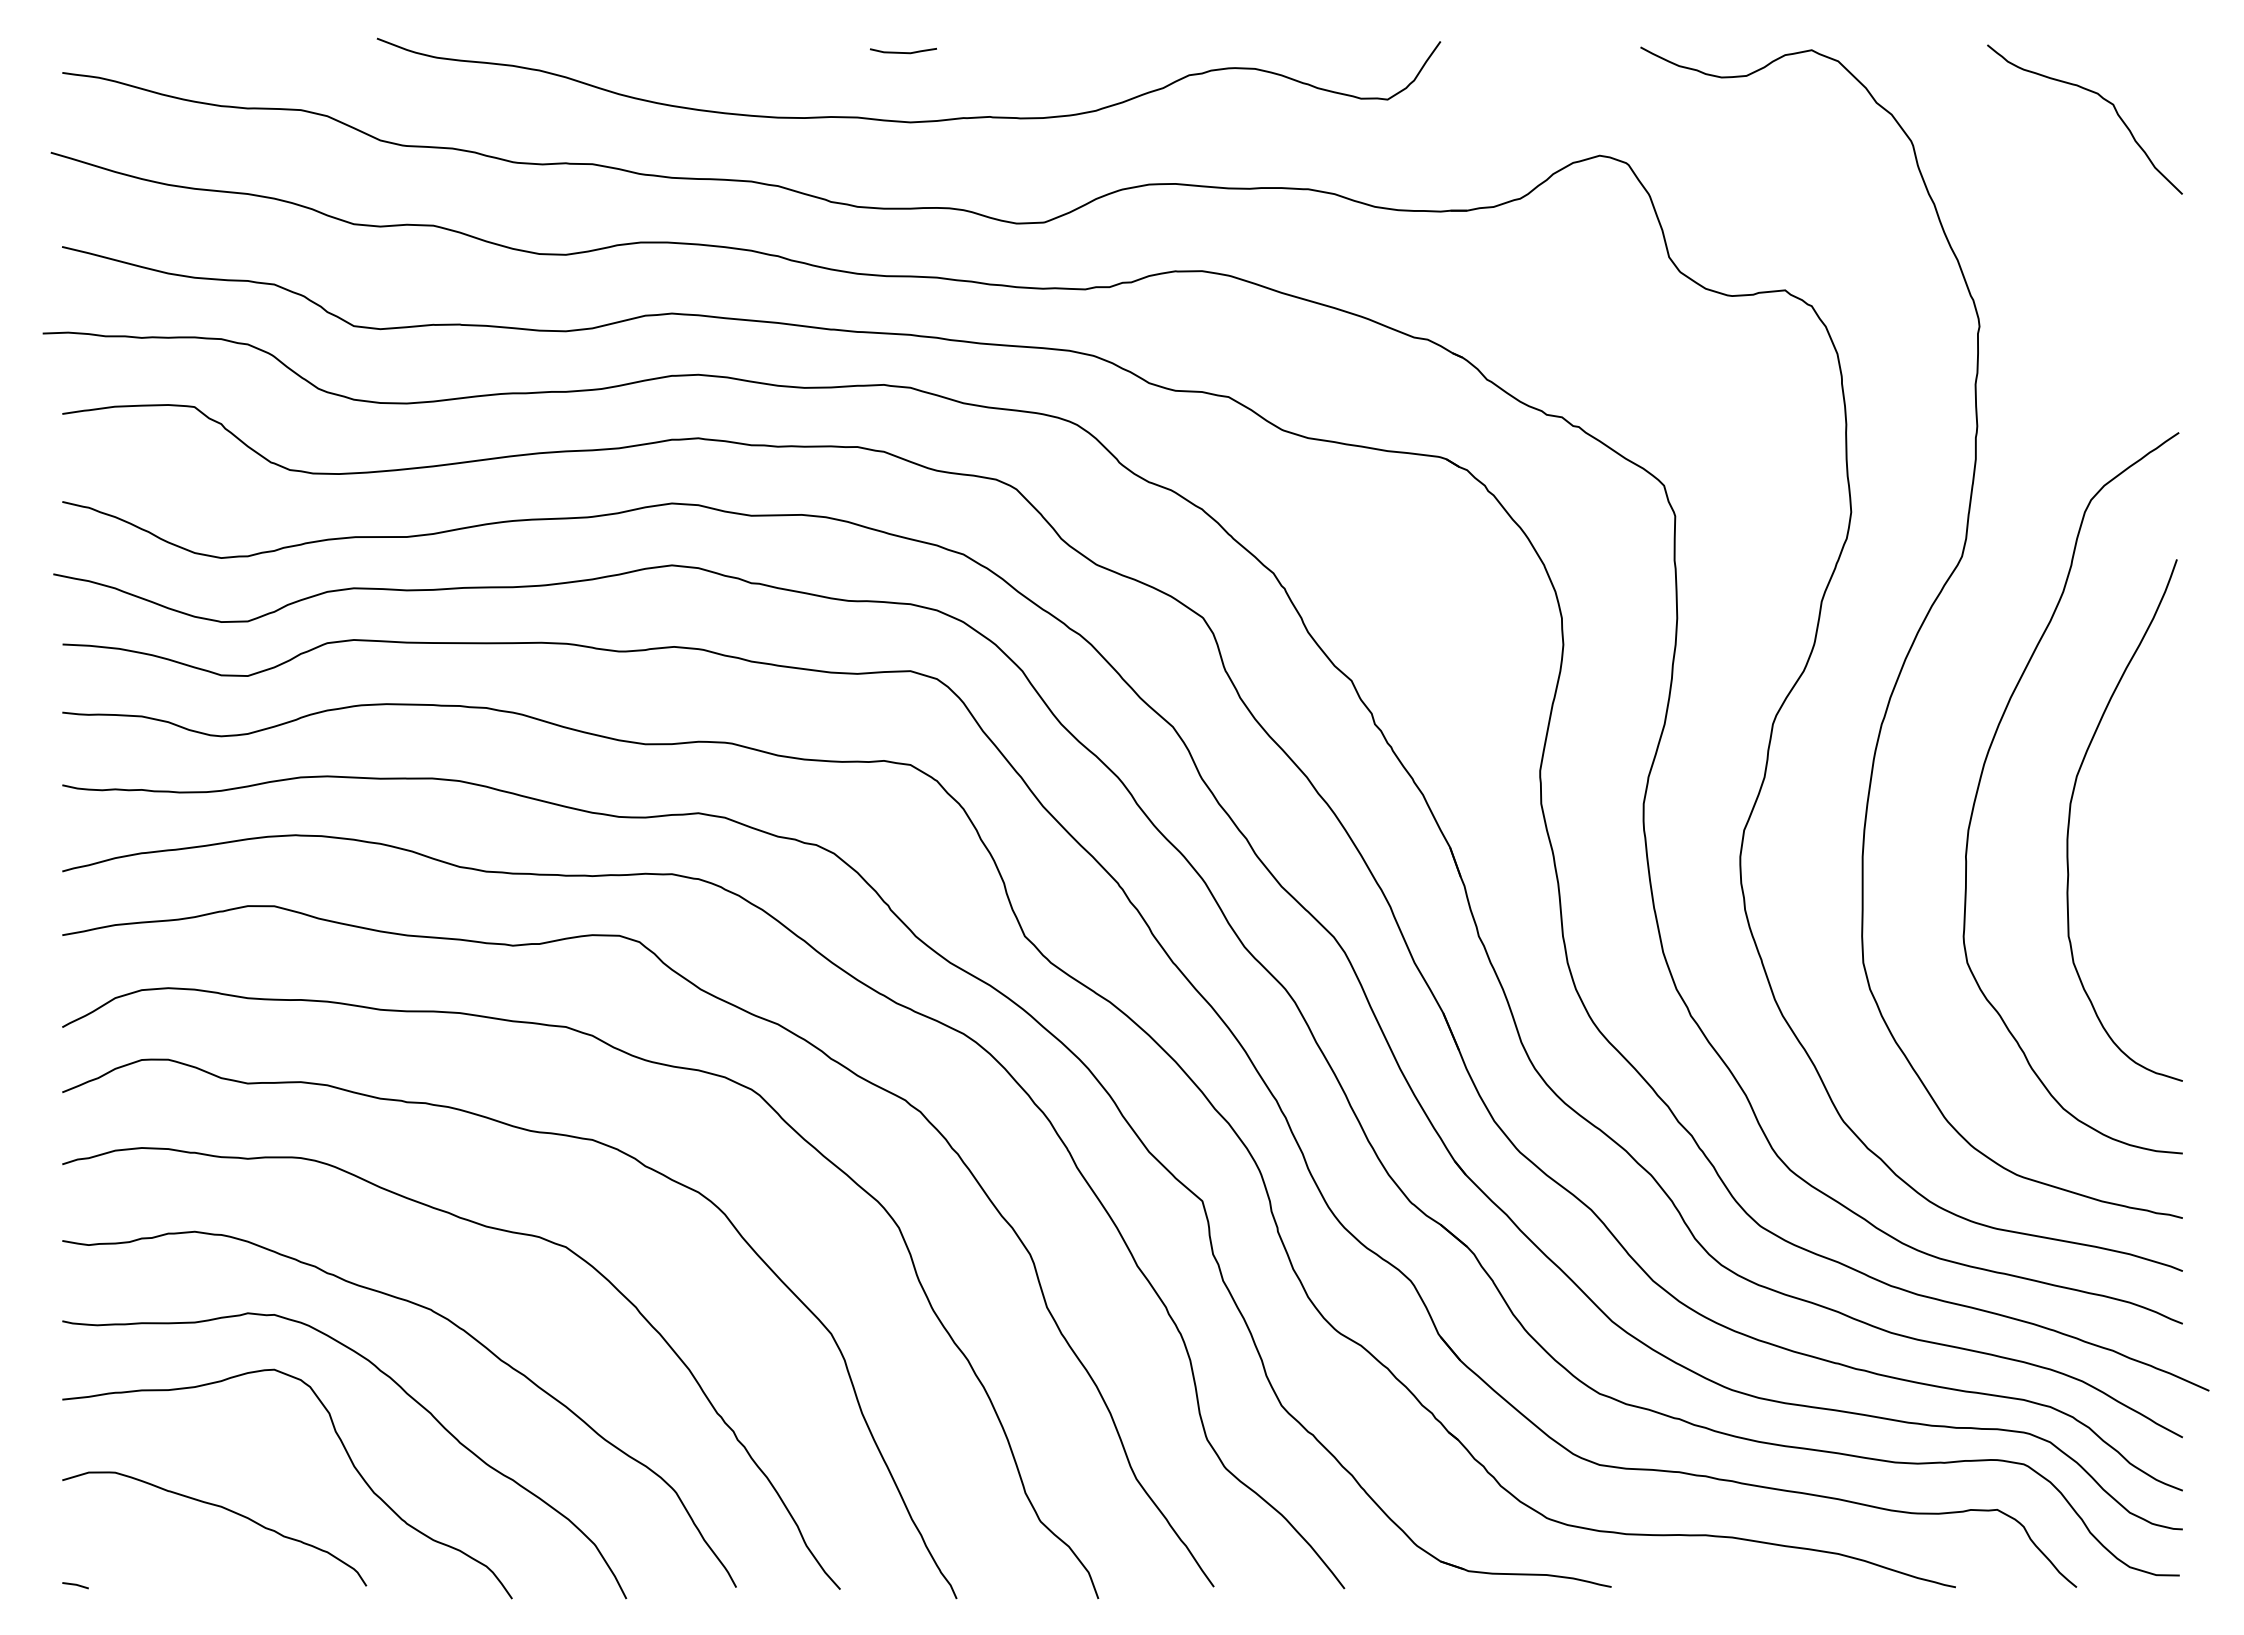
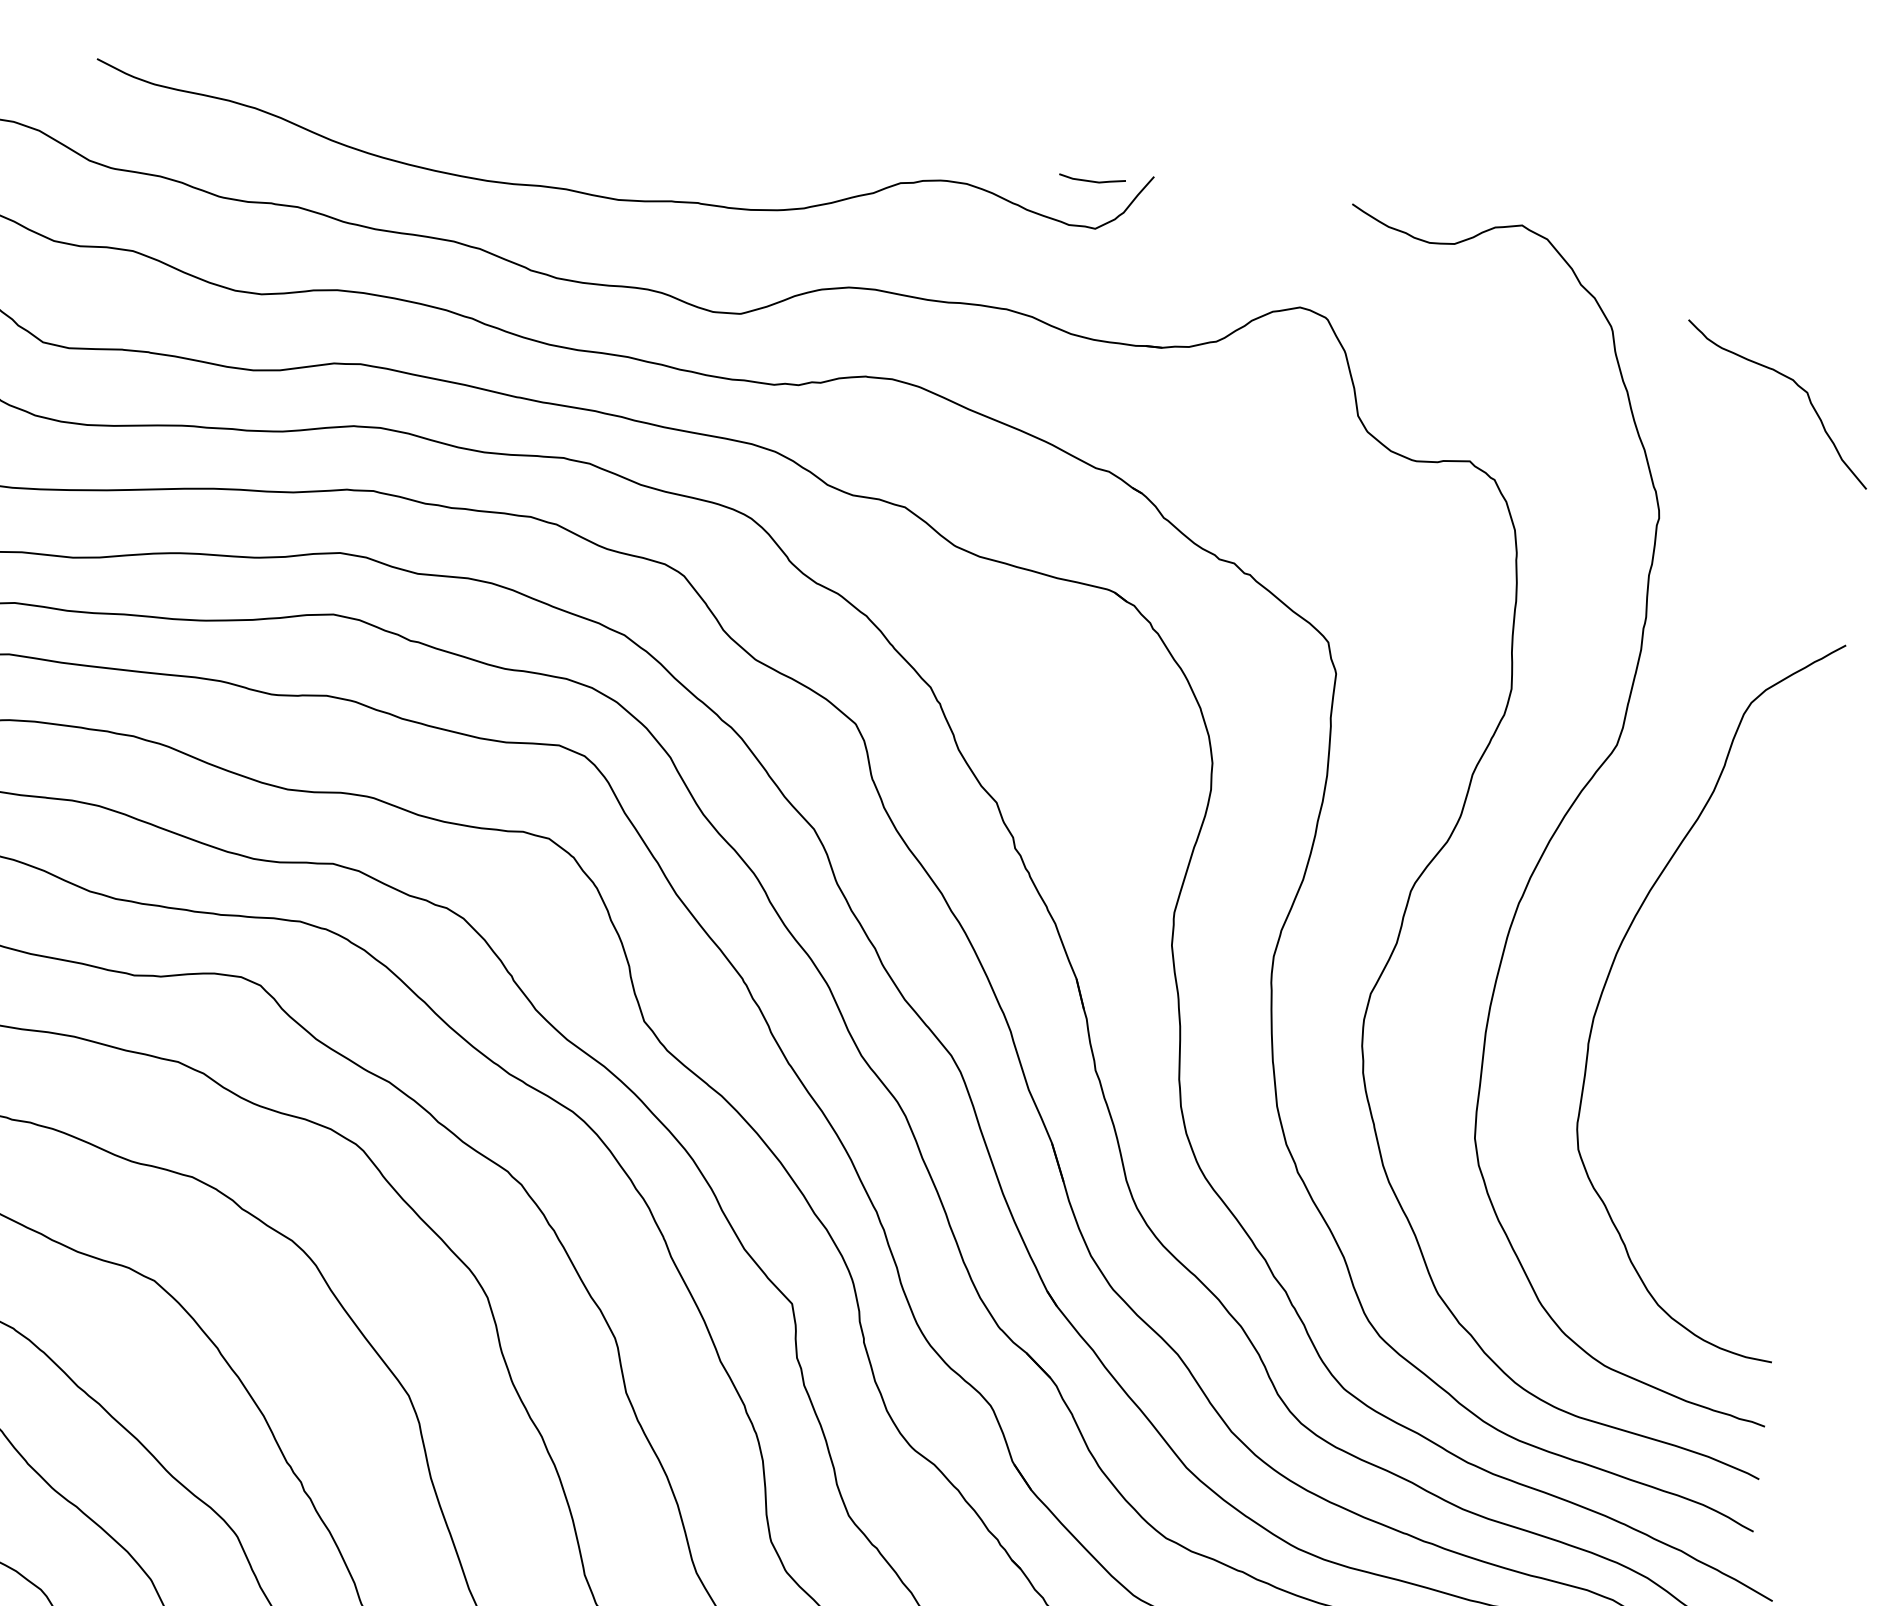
line: (903, 52) -> (1092, 181), moved
curve: (2101, 98) -> (1796, 385), moved
curve: (2070, 818) -> (1696, 1017), removed

